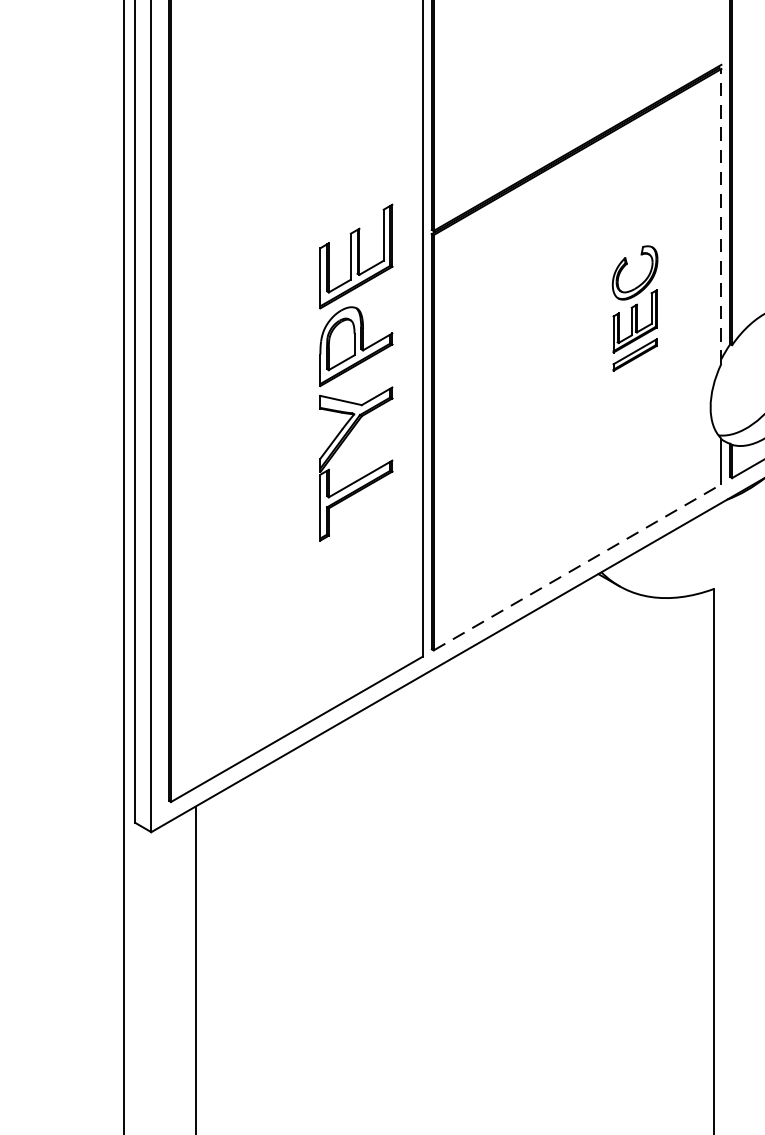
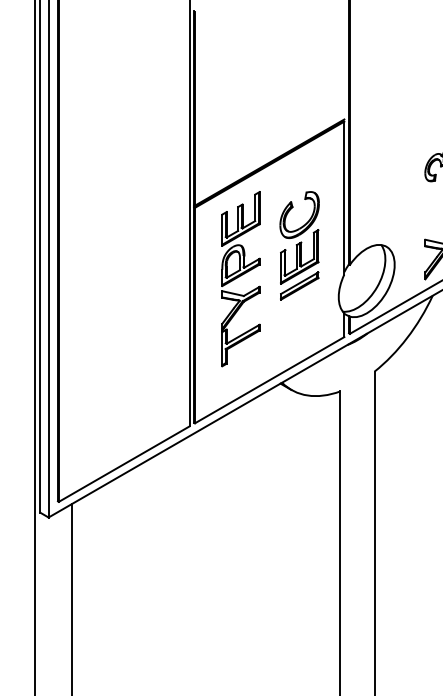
line: (721, 215) -> (344, 197), dashed -> solid
part: (634, 307) -> (299, 245), size x1.67
part: (355, 373) -> (240, 279), moved
line: (579, 566) -> (270, 379), dashed -> solid

